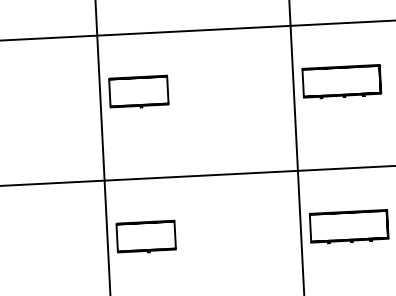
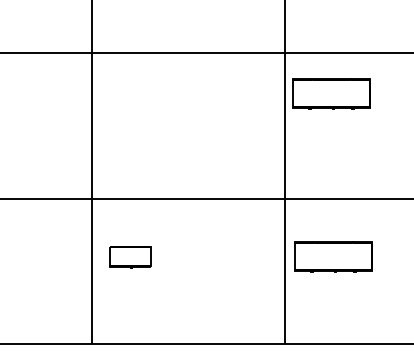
part: (341, 81) -> (331, 93), moved
part: (138, 91) -> (129, 111), removed
part: (145, 236) -> (129, 256), size x0.7

